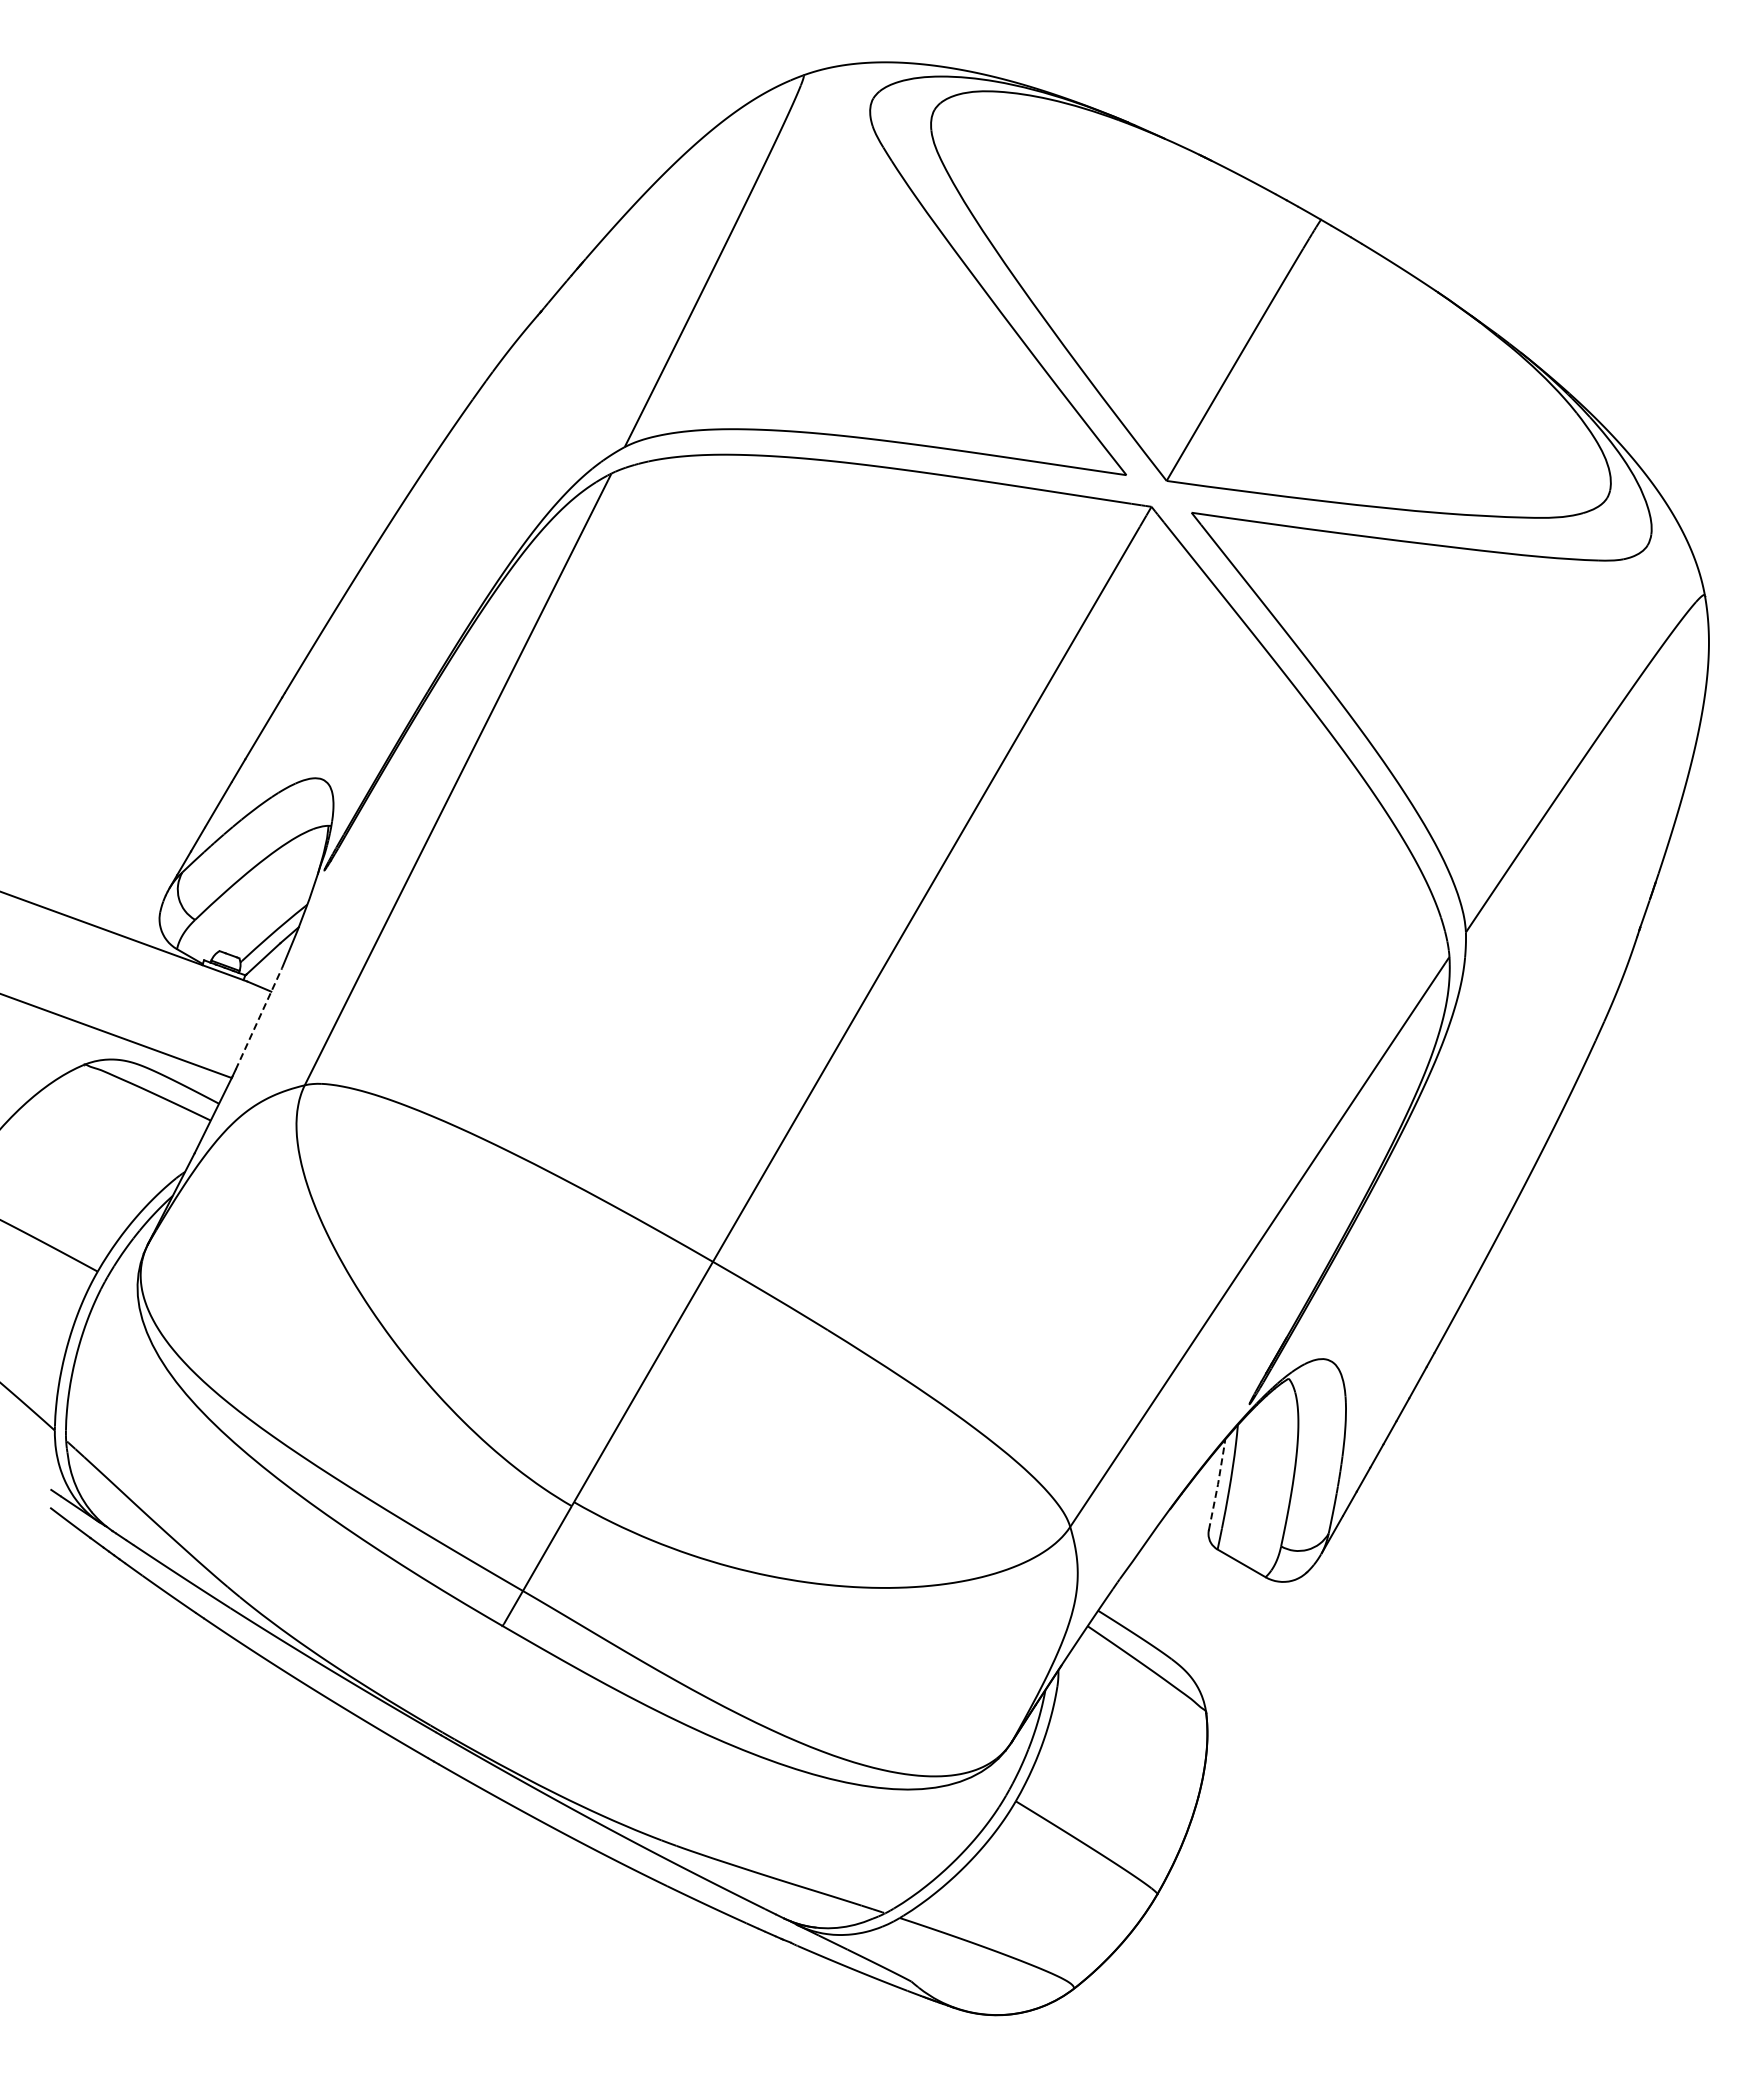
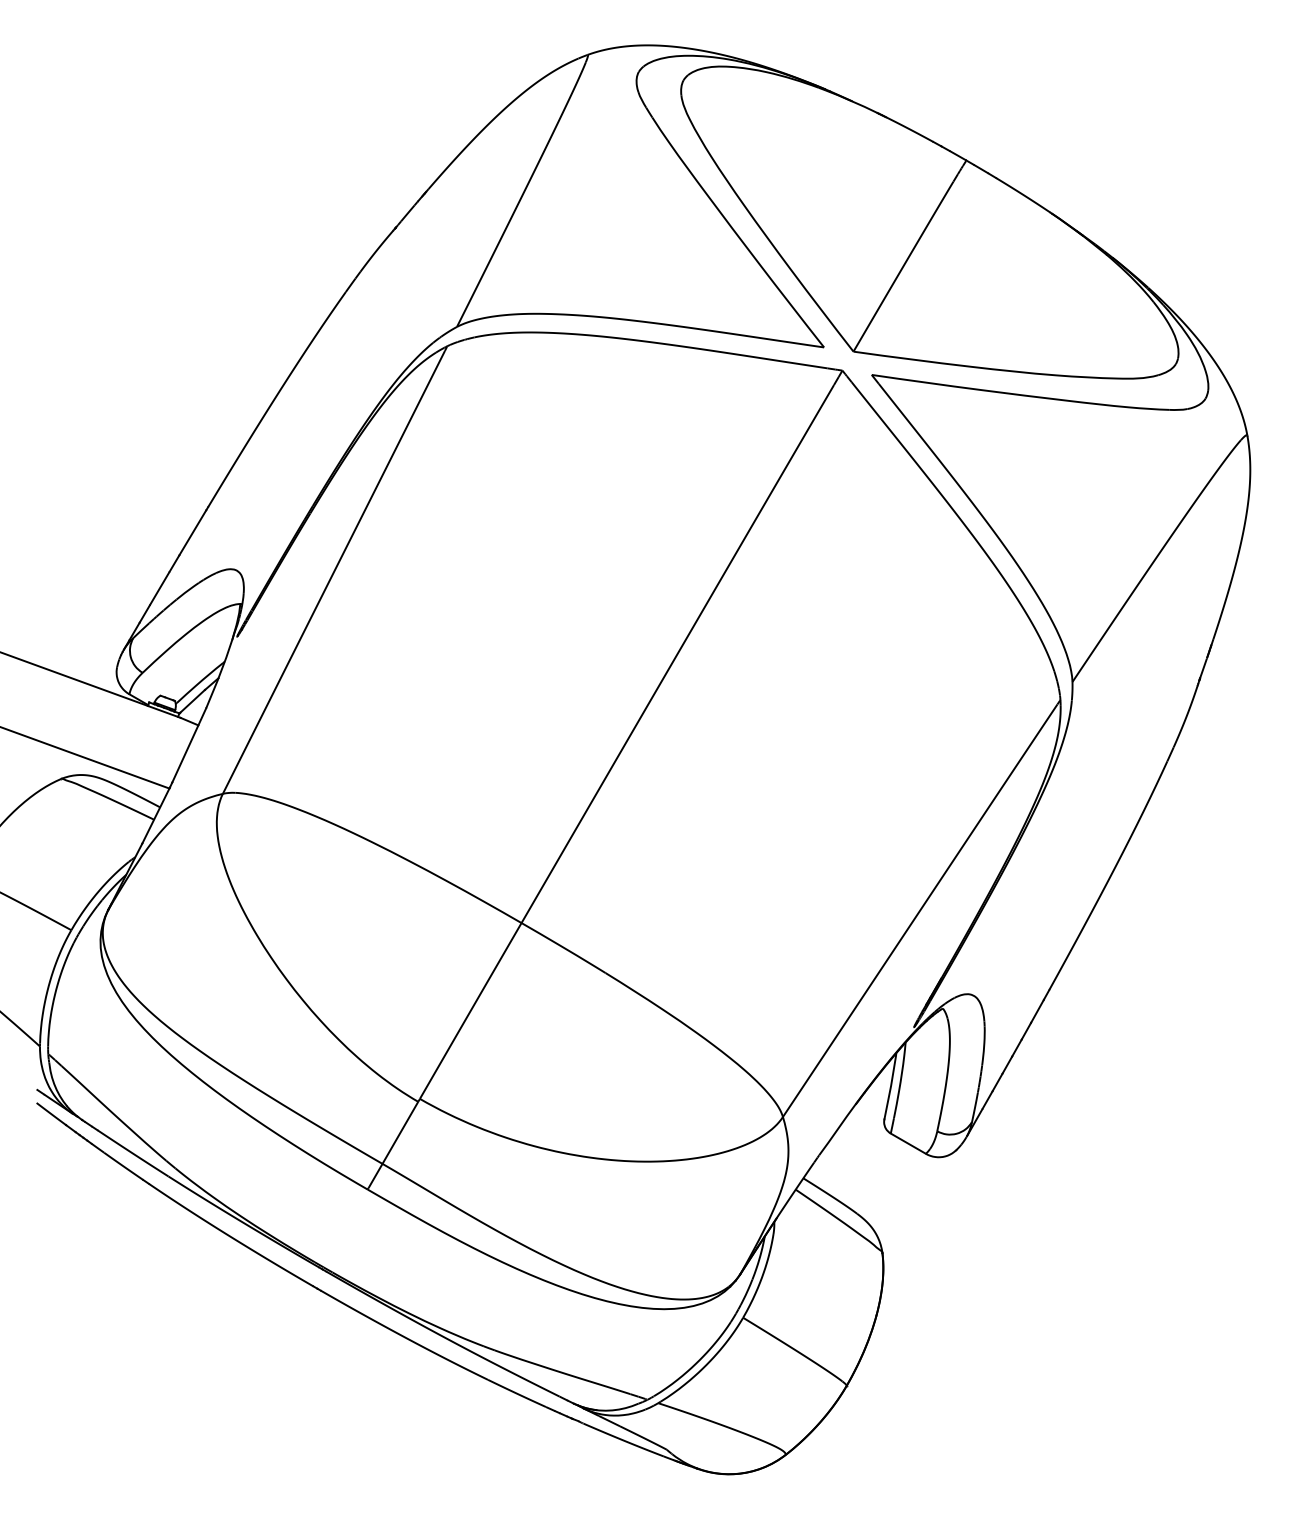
line: (258, 1019) -> (189, 745), dashed -> solid
line: (1218, 1484) -> (891, 1085), dashed -> solid

